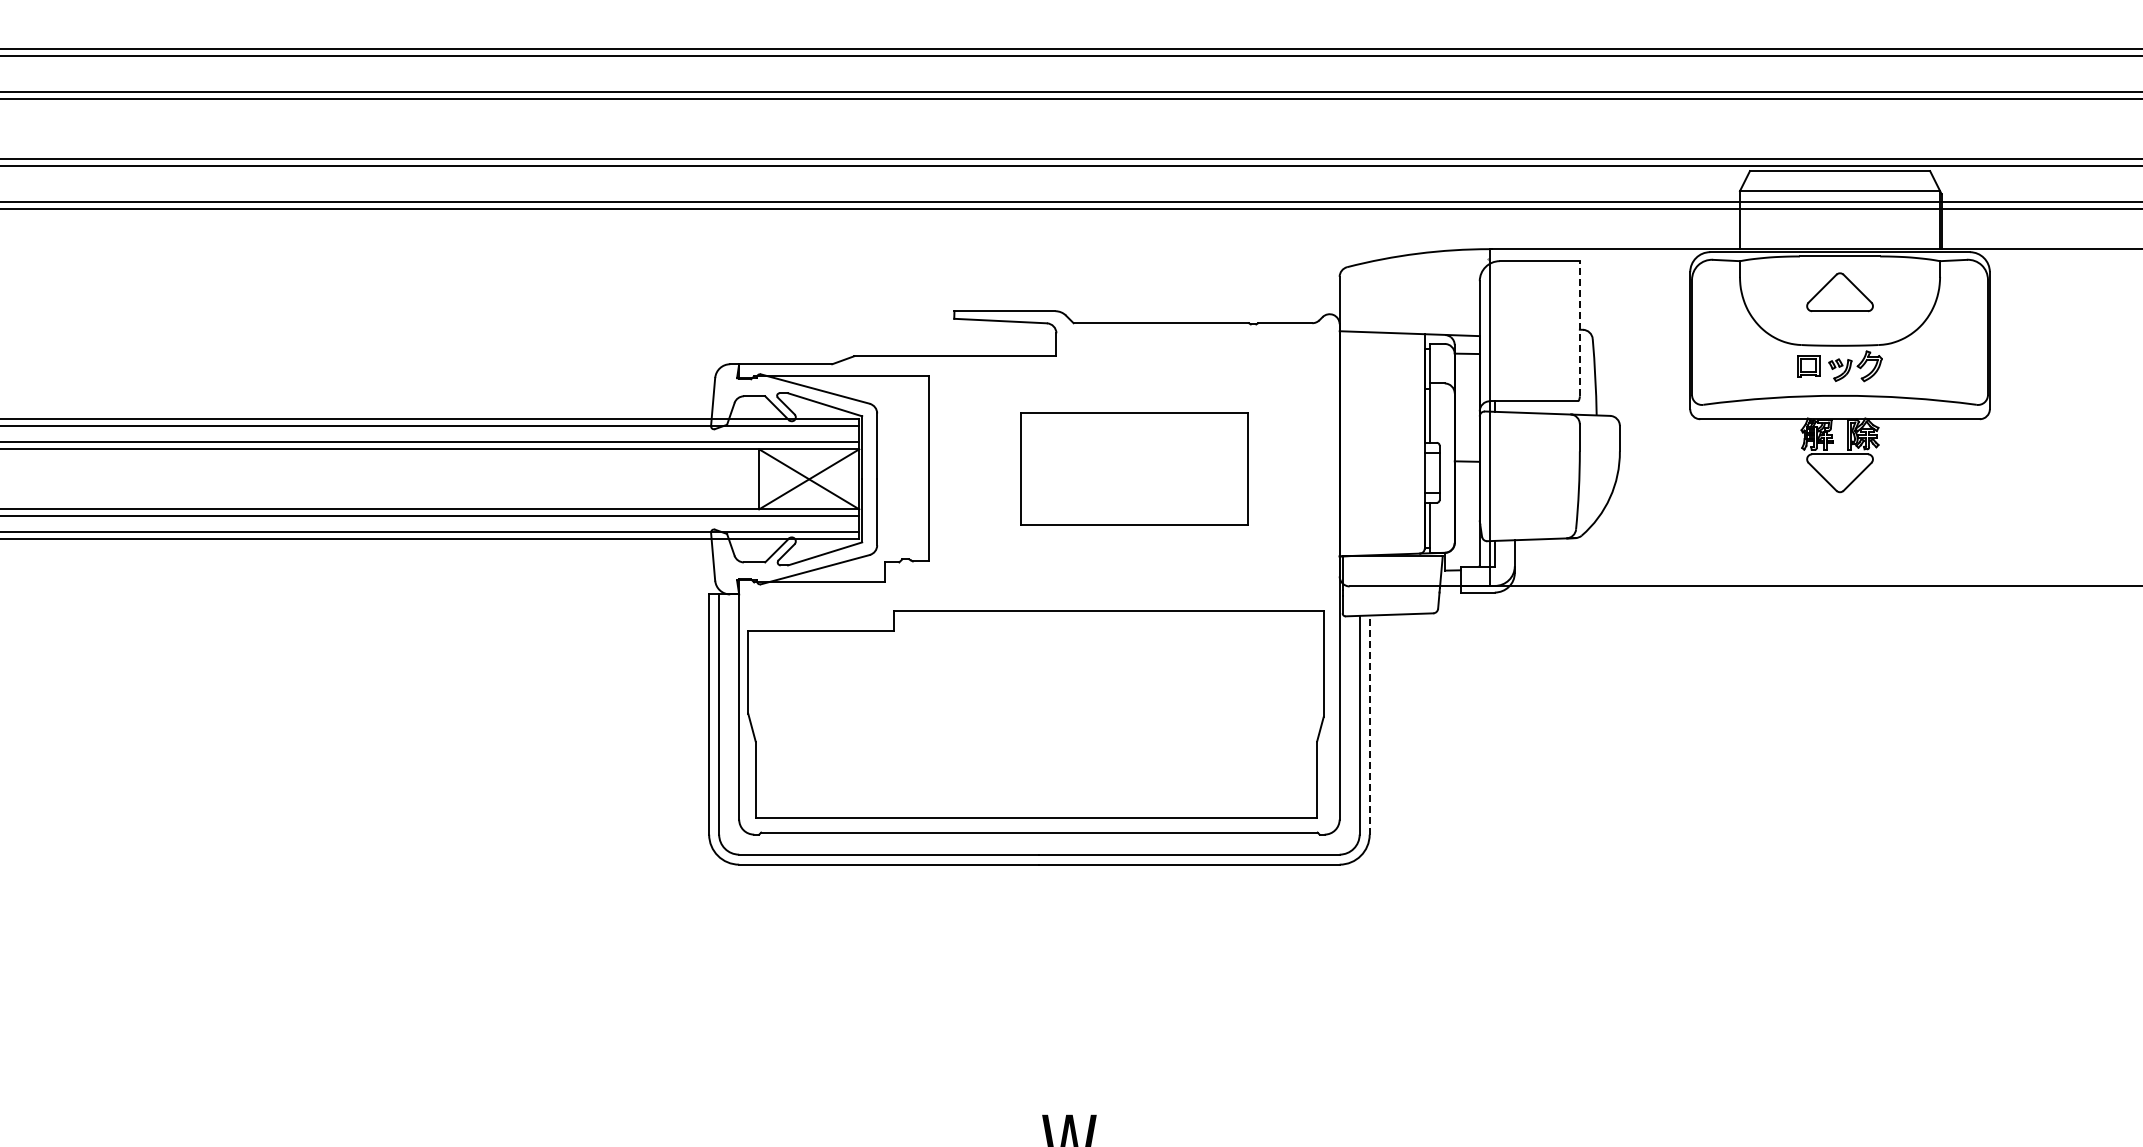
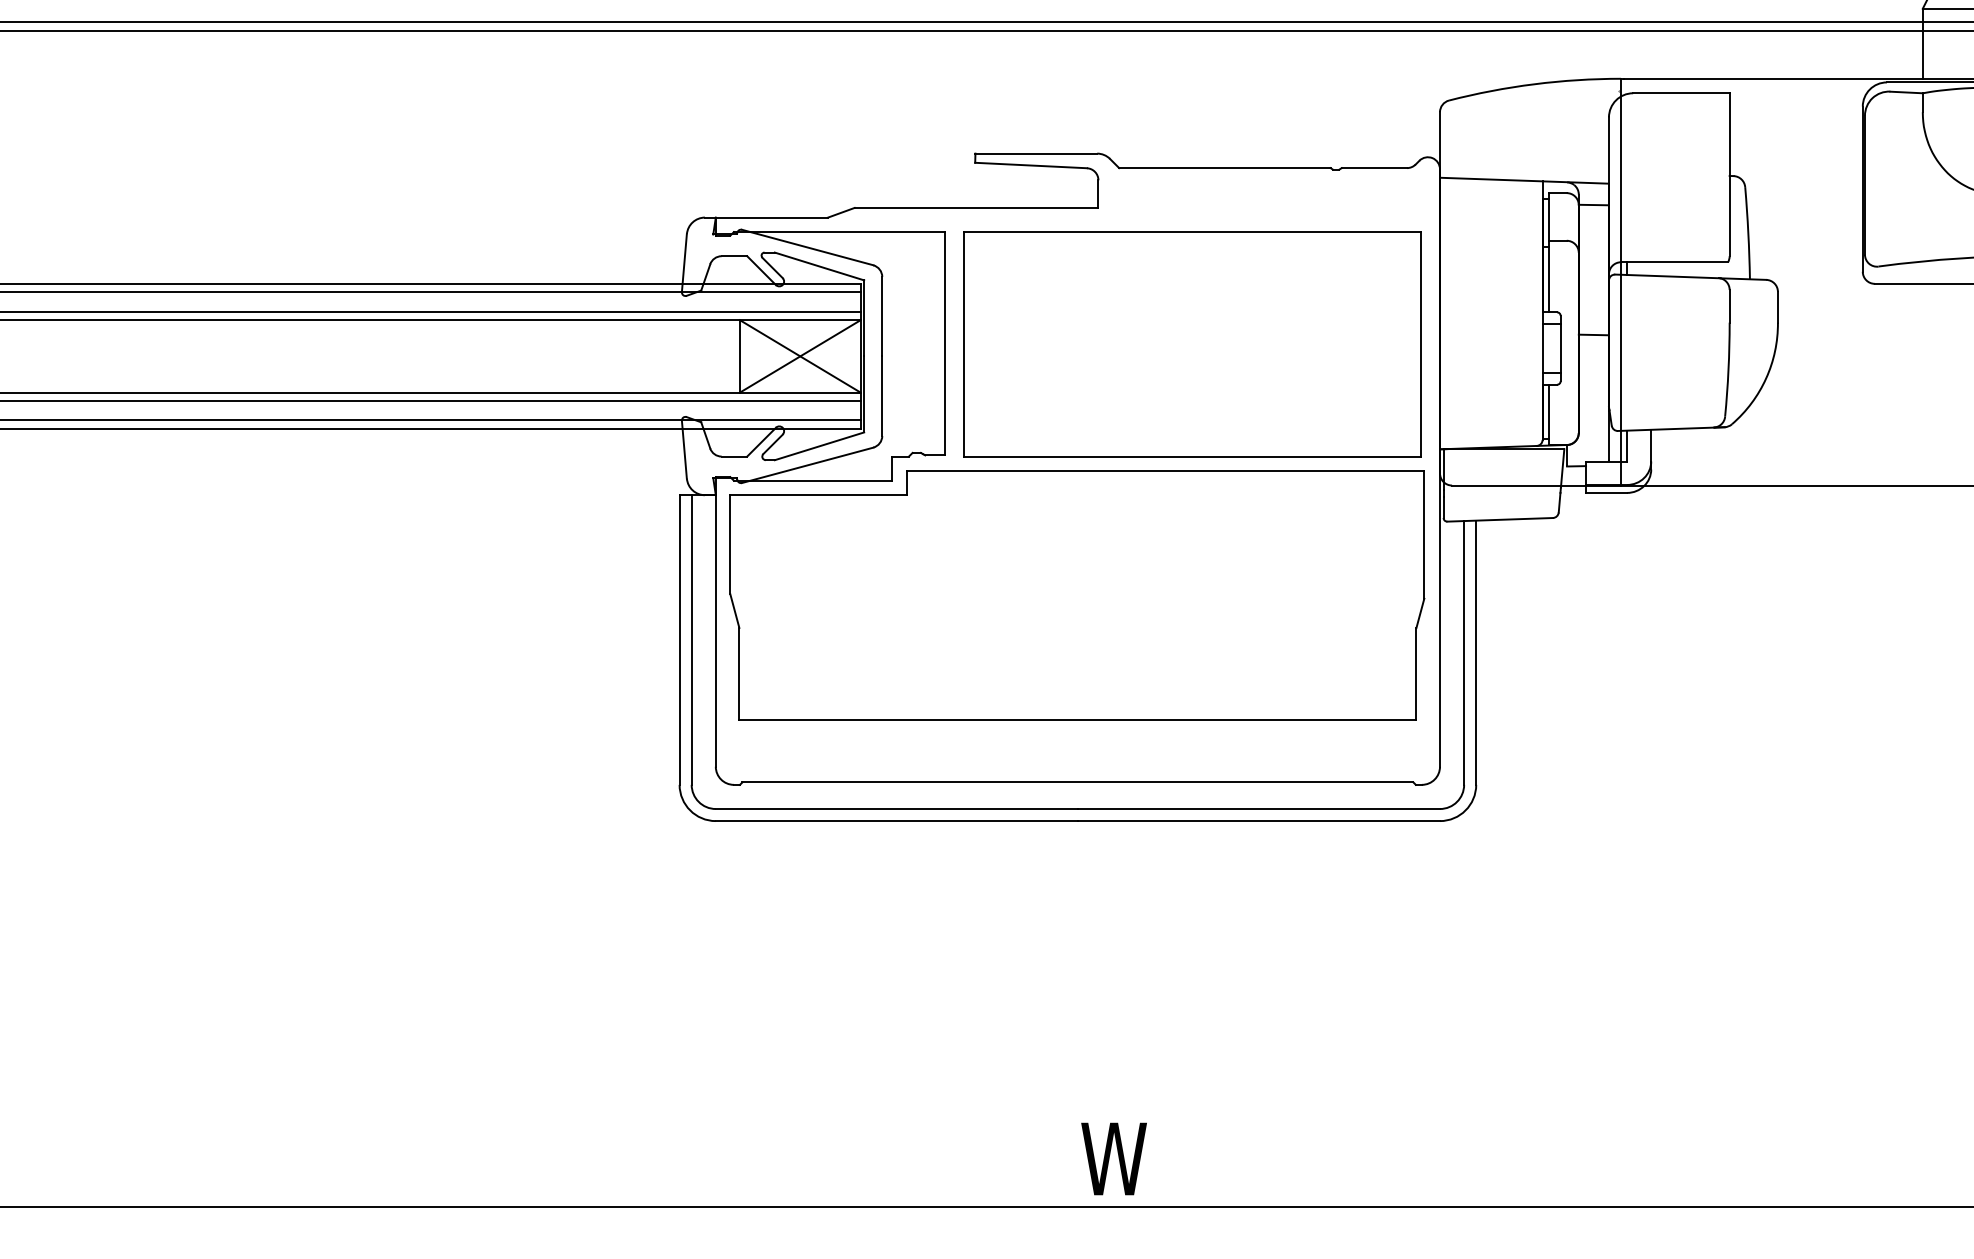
line: (1579, 328) -> (1729, 174), dashed -> solid
part: (1134, 468) -> (1192, 343), size x1.67
part: (1035, 714) -> (1076, 595), moved
line: (1369, 725) -> (1475, 653), dashed -> solid

